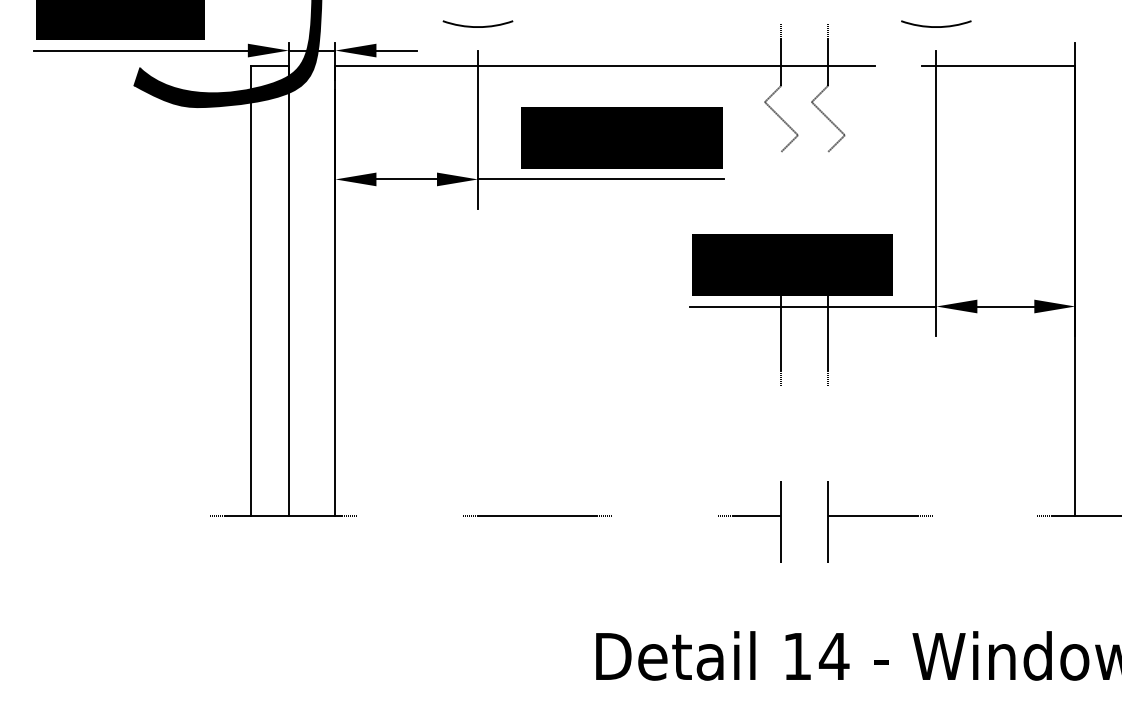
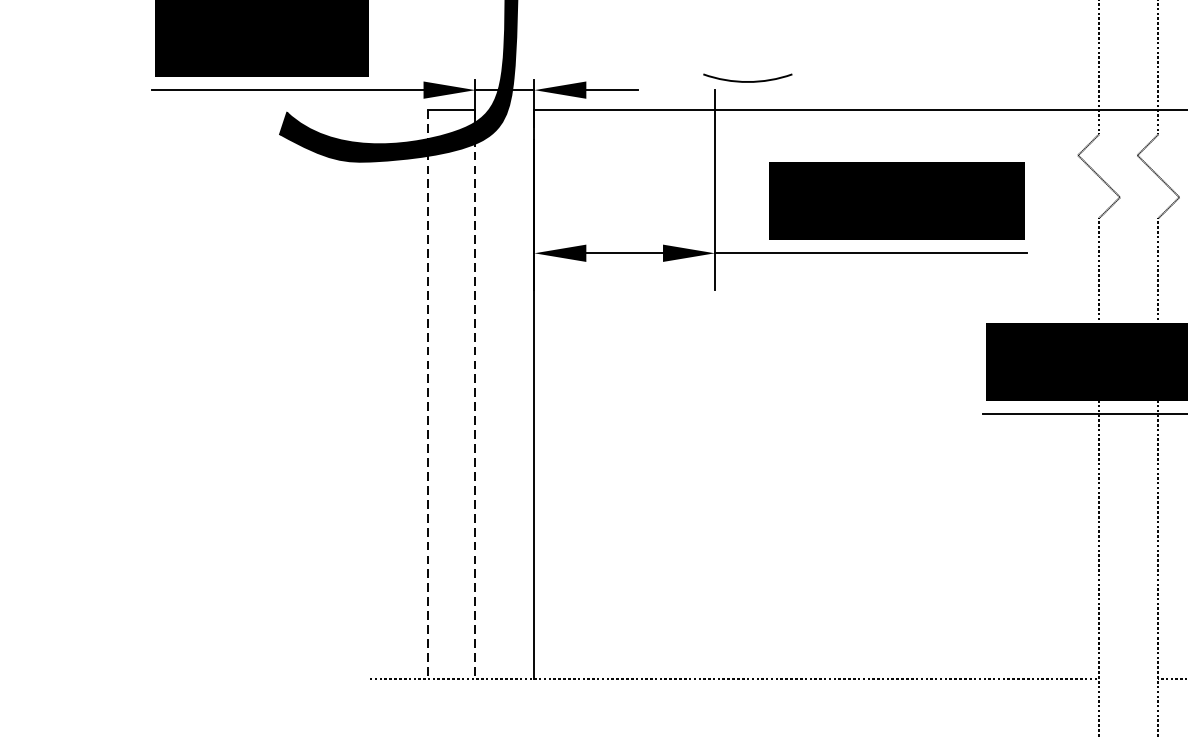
arc: (477, 26) -> (747, 81), moved
line: (251, 291) -> (428, 395), solid -> dashed
line: (288, 291) -> (474, 395), solid -> dashed

